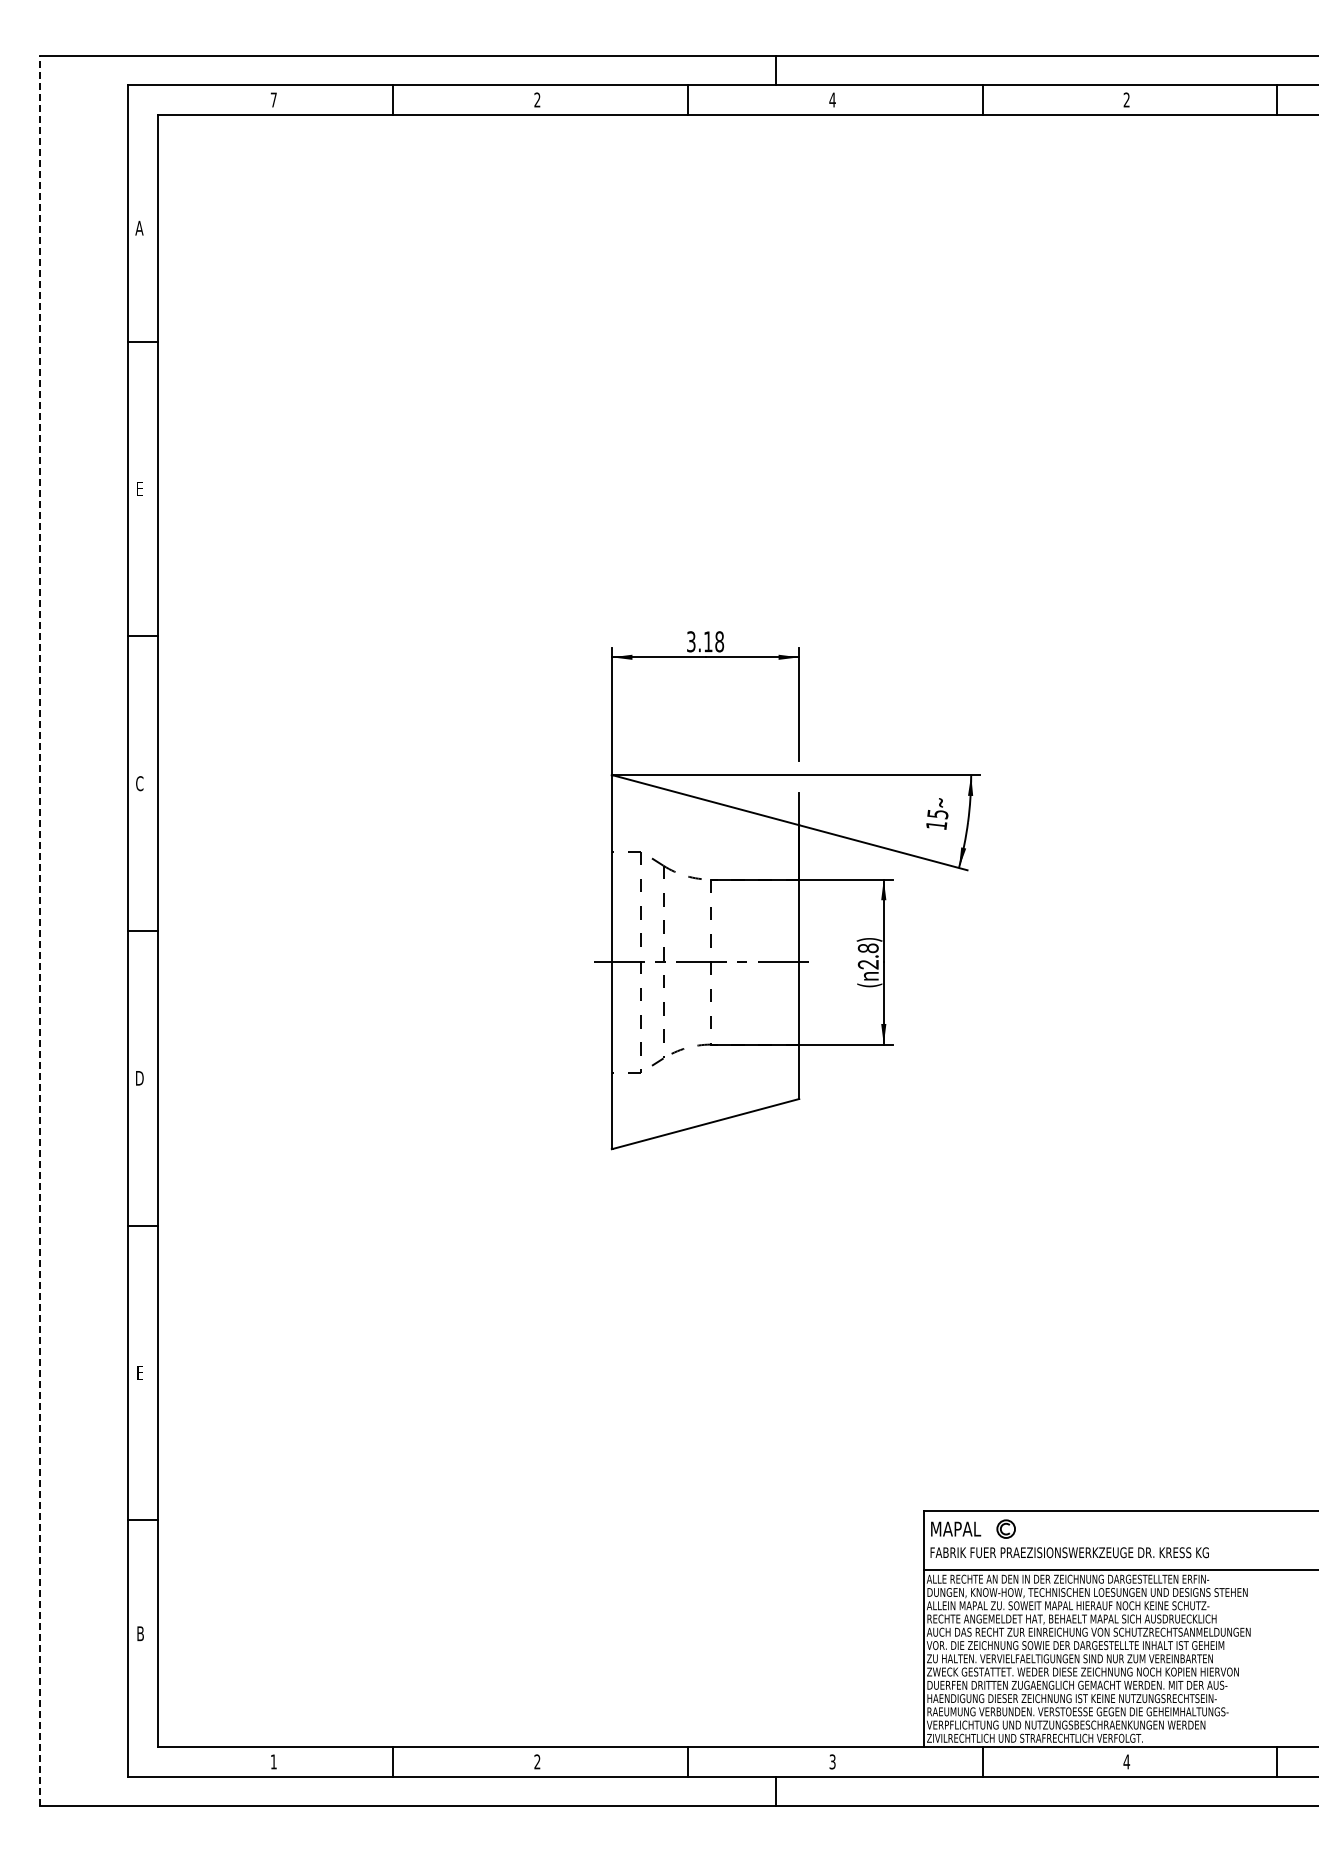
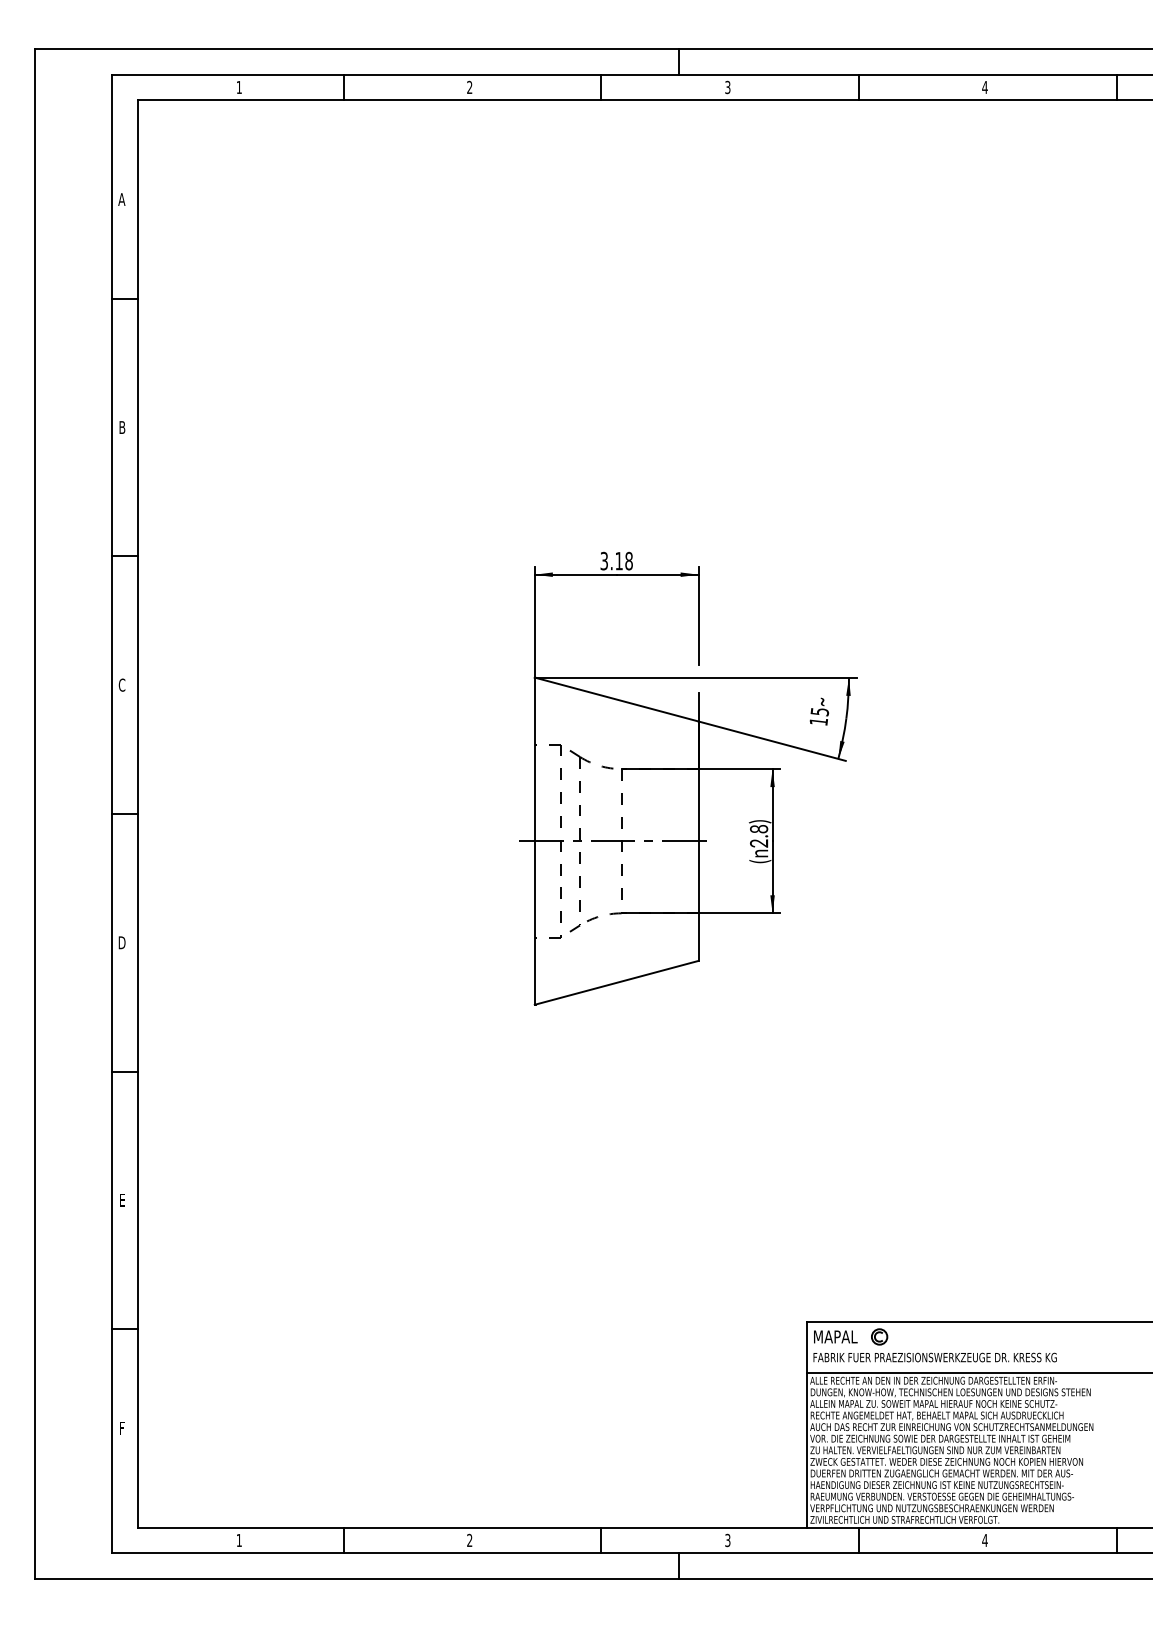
text: (273, 99) -> (239, 87), 7 -> 1
text: (832, 99) -> (727, 87), 4 -> 3
text: (1126, 99) -> (984, 87), 2 -> 4
text: (139, 488) -> (121, 427), E -> B
line: (39, 930) -> (34, 813), dashed -> solid
text: (140, 1633) -> (122, 1428), B -> F

